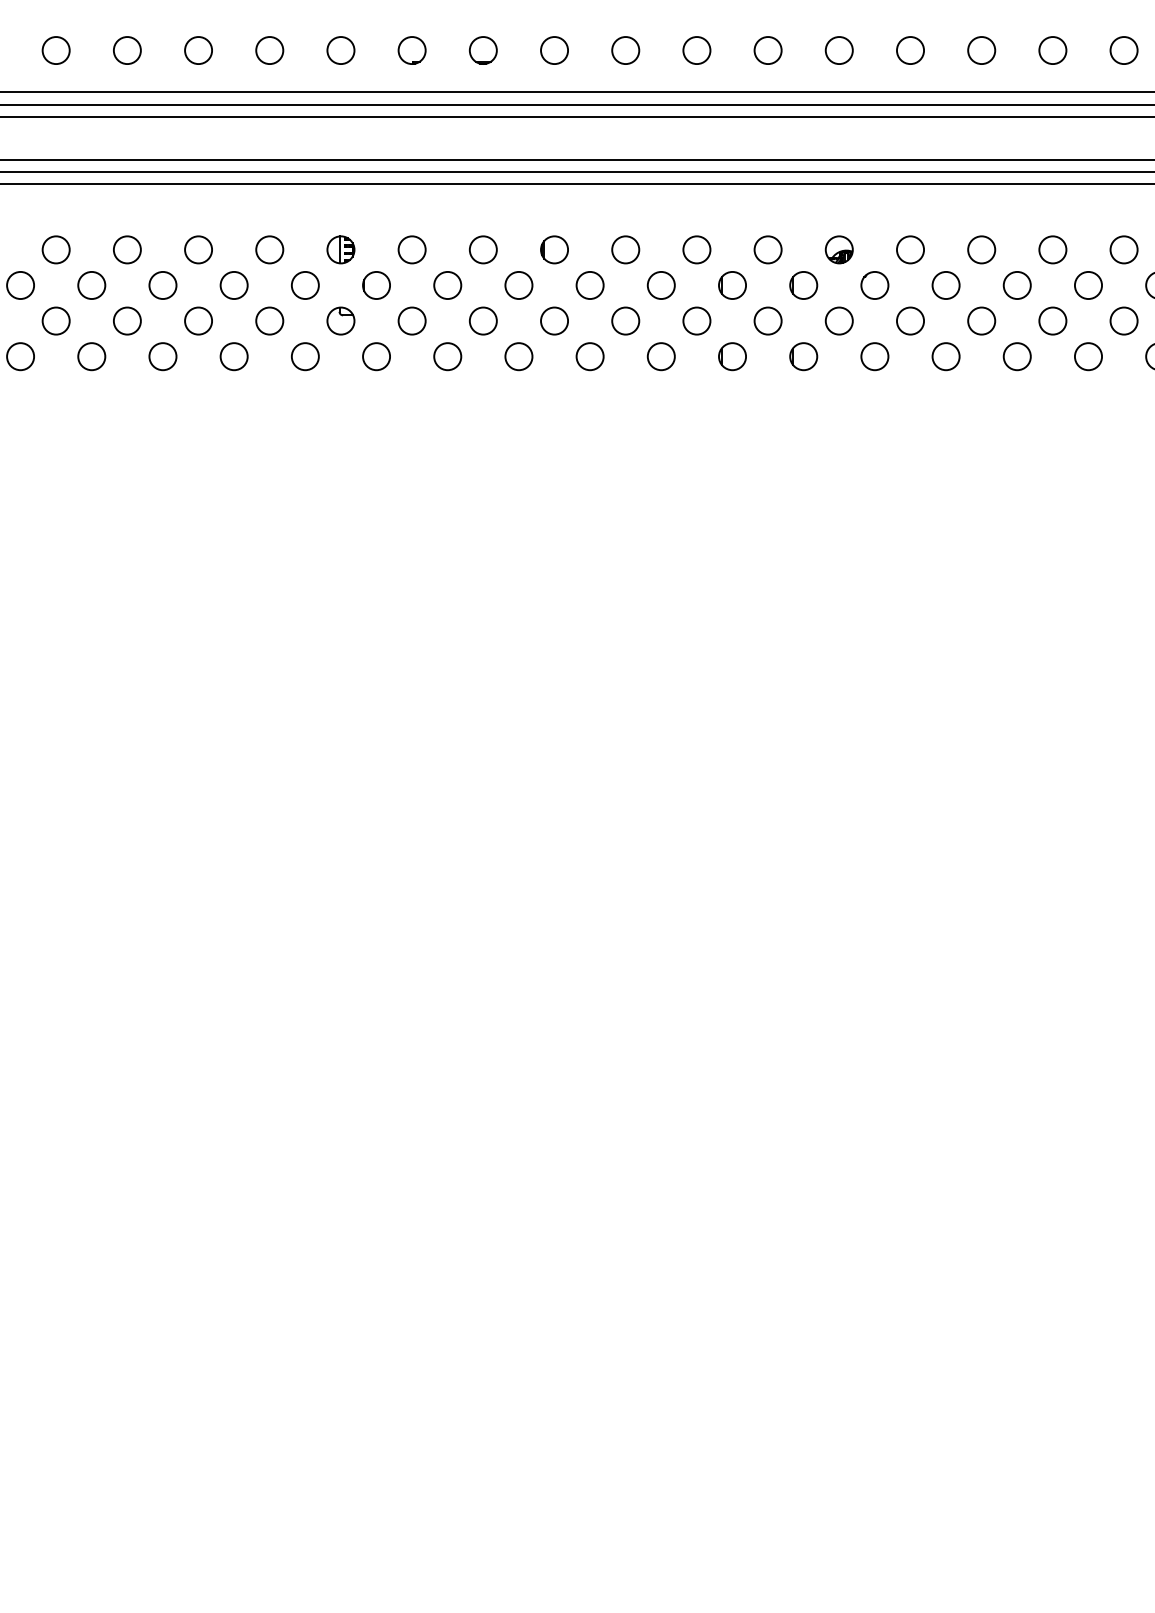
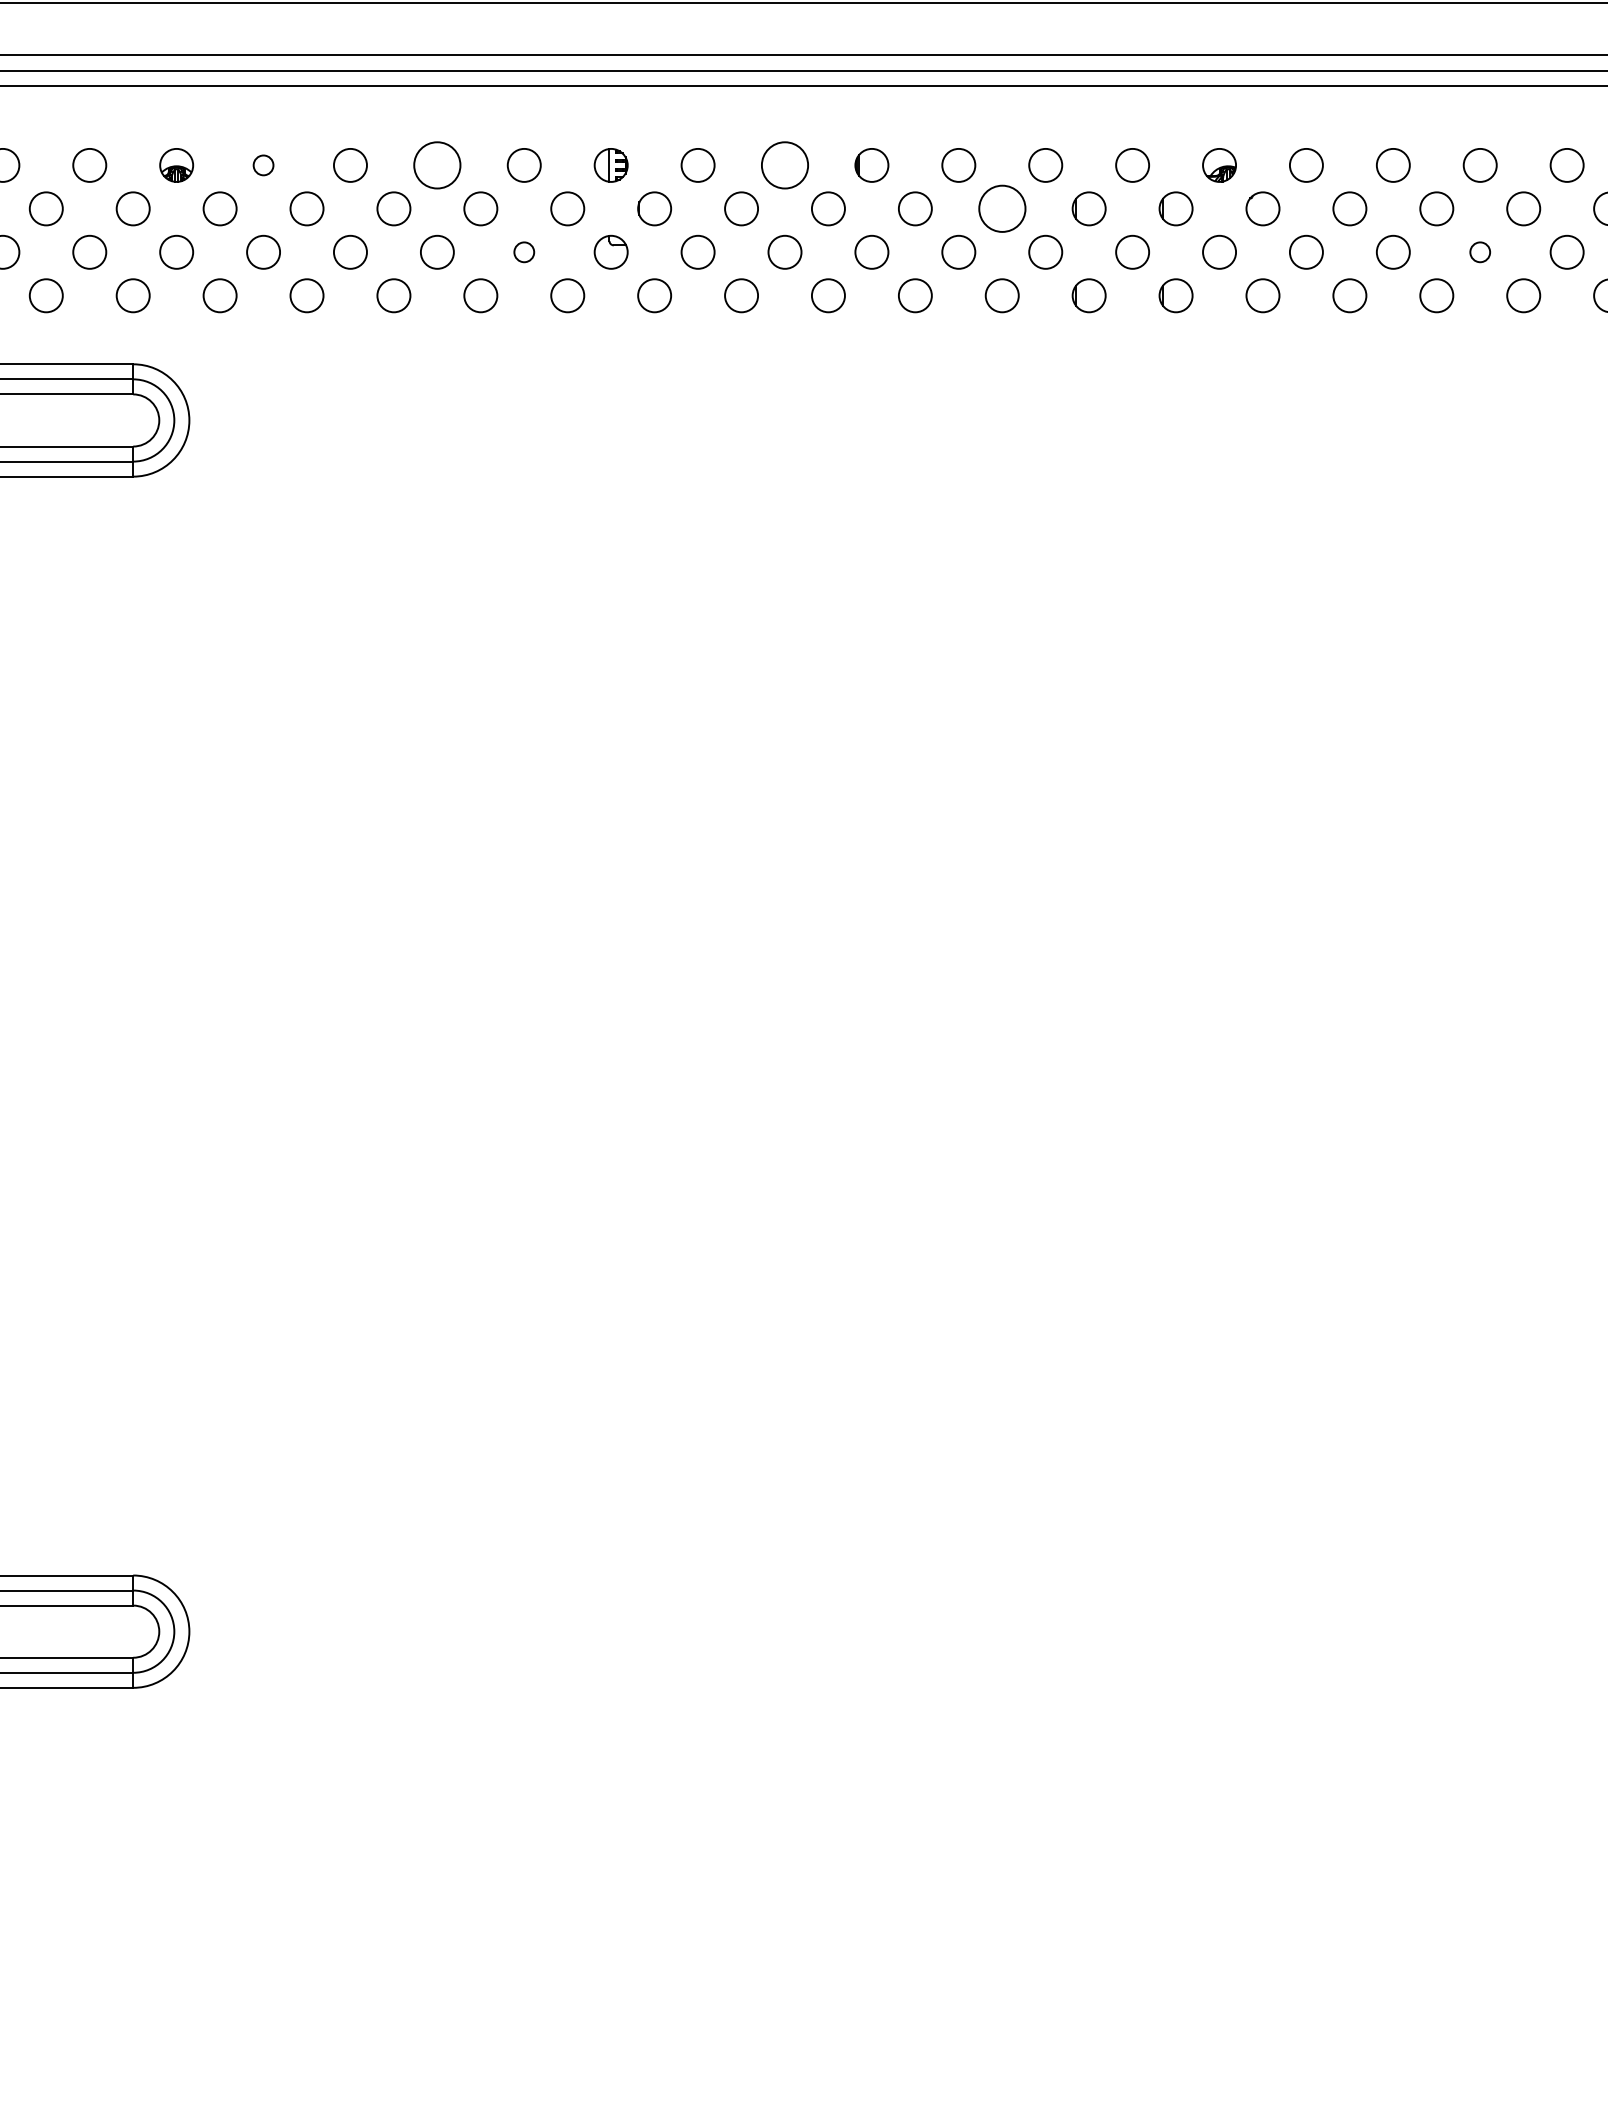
circle: (56, 249) -> (263, 164), size x0.6
circle: (198, 249) -> (437, 165), size x1.4
circle: (482, 249) -> (784, 165), size x1.4
circle: (660, 285) -> (1001, 208), size x1.4
circle: (269, 320) -> (523, 251), size x0.6
circle: (1052, 320) -> (1479, 251), size x0.6

